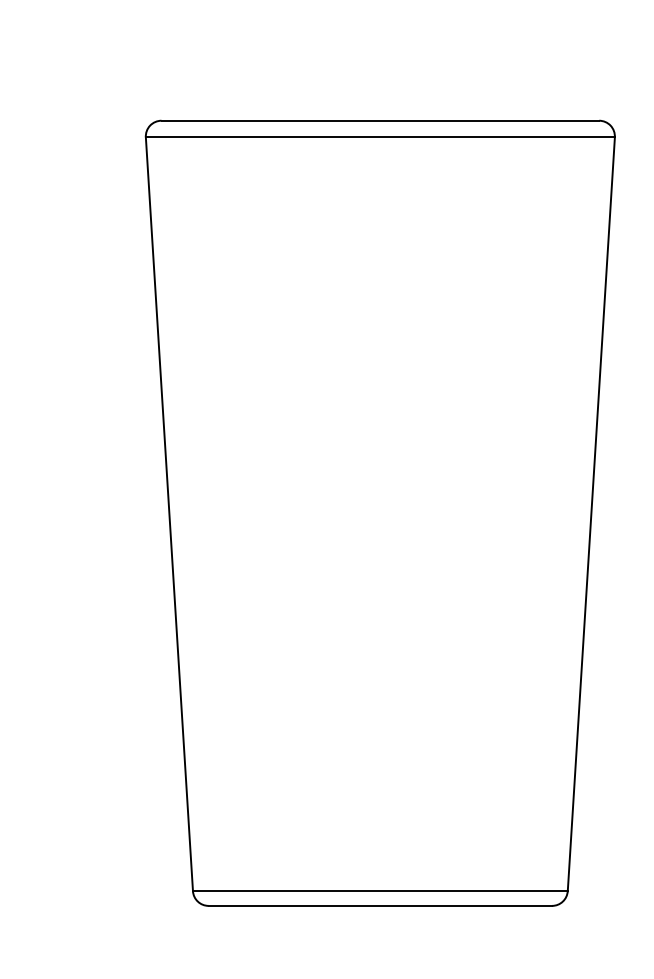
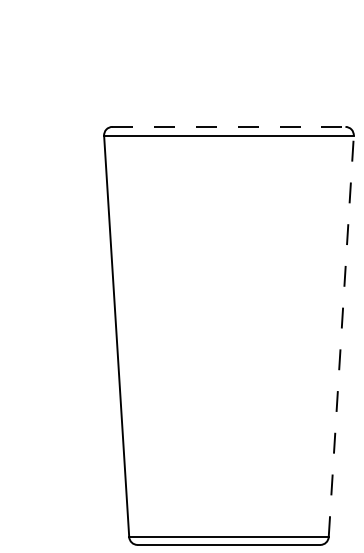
line: (381, 119) -> (229, 126), solid -> dashed
line: (591, 512) -> (341, 335), solid -> dashed

